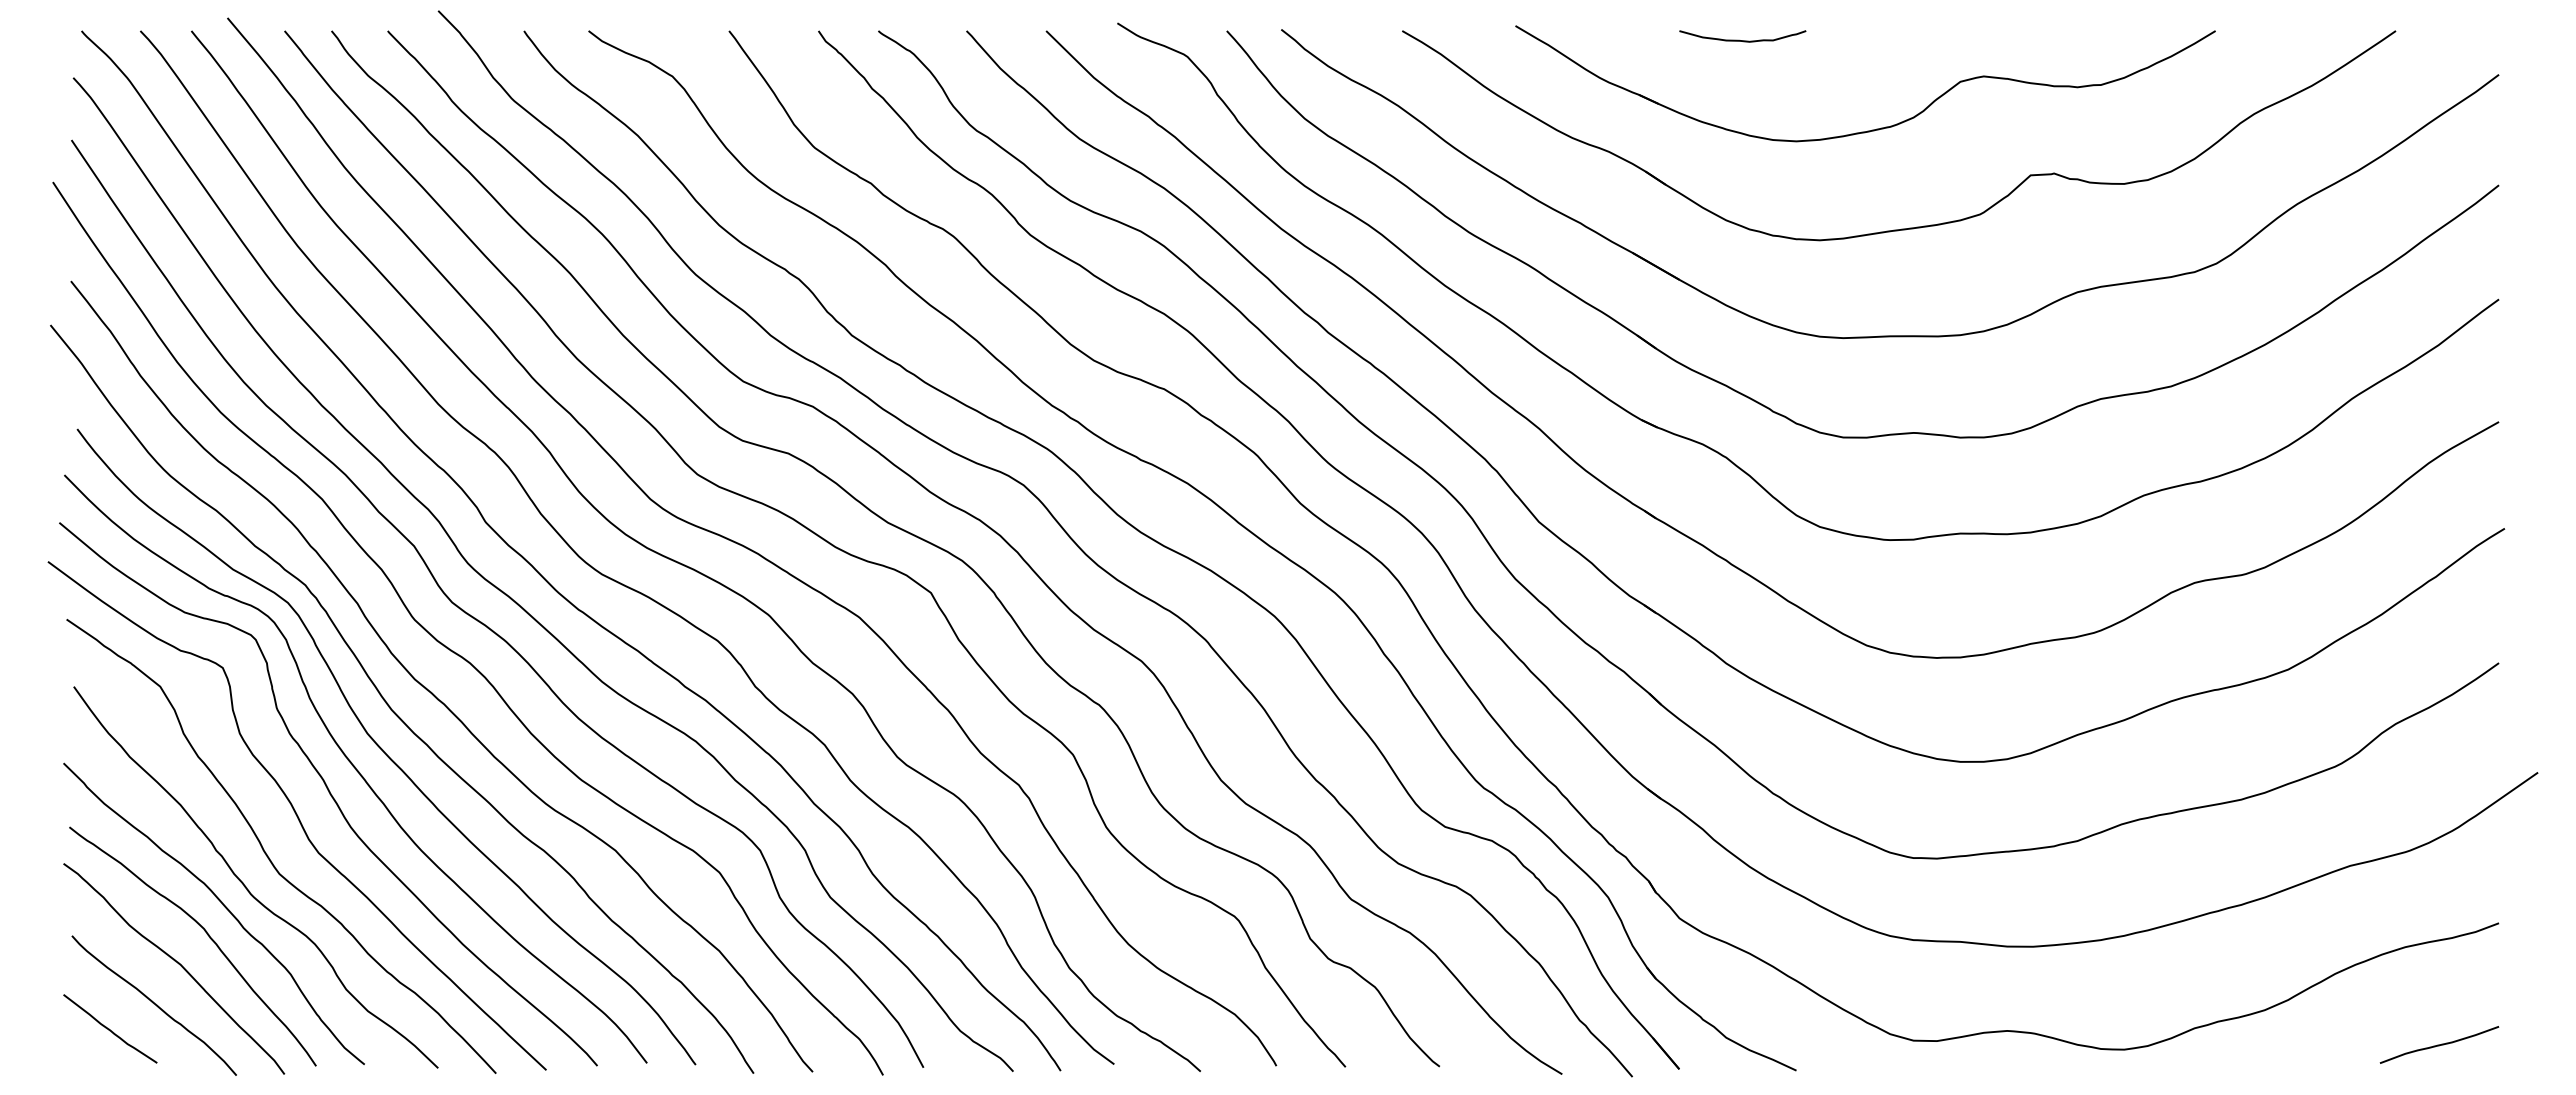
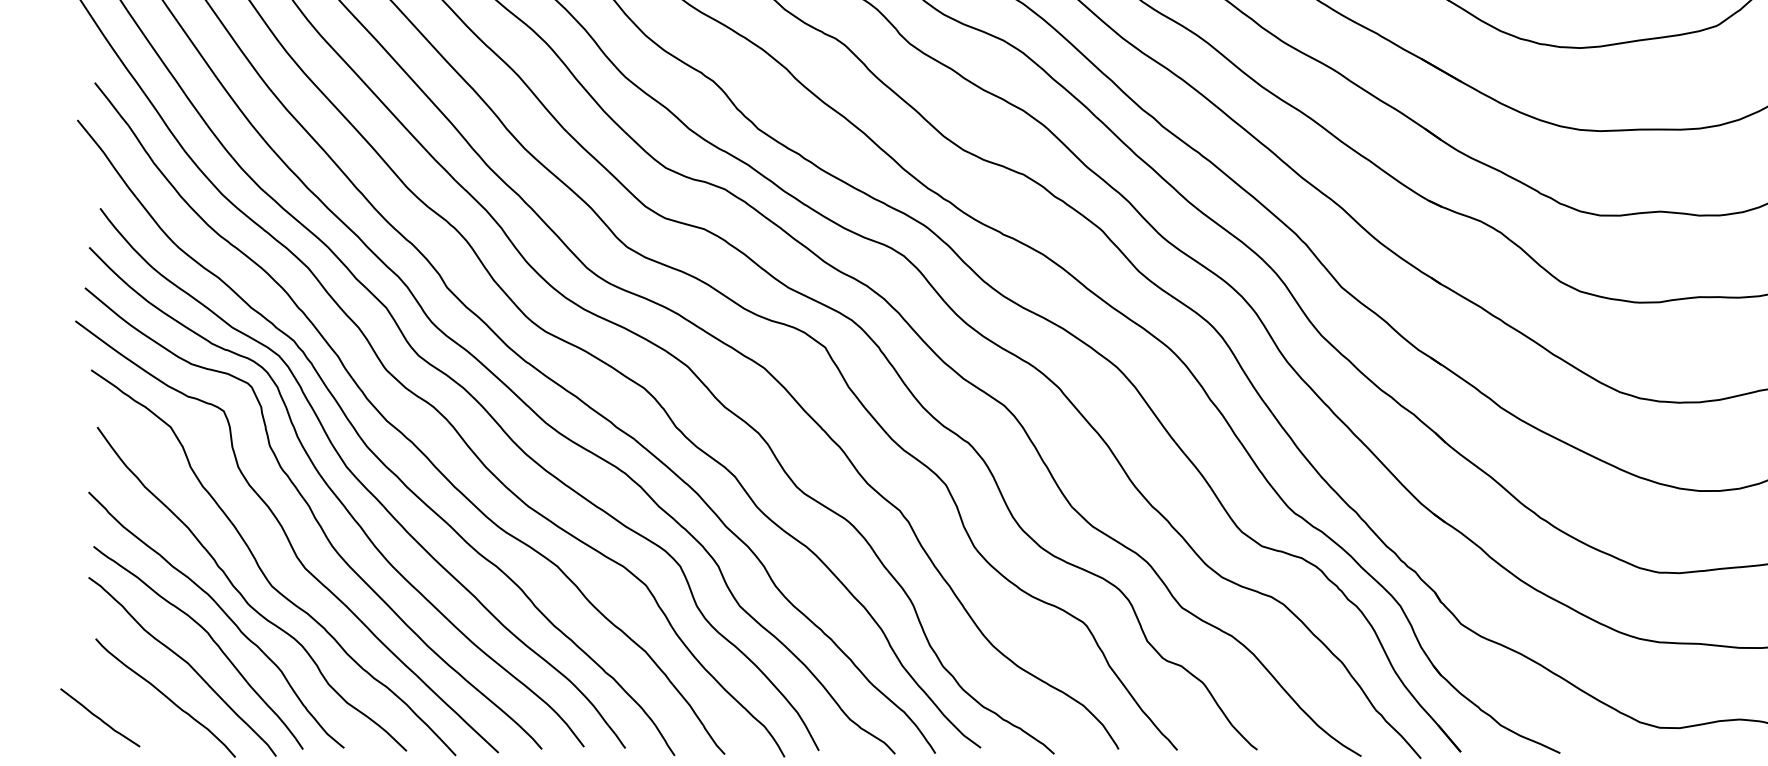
curve: (109, 1028) -> (99, 717), moved

